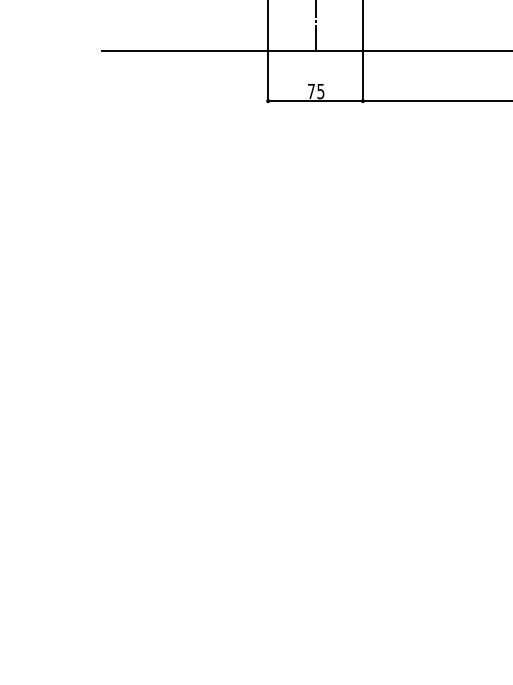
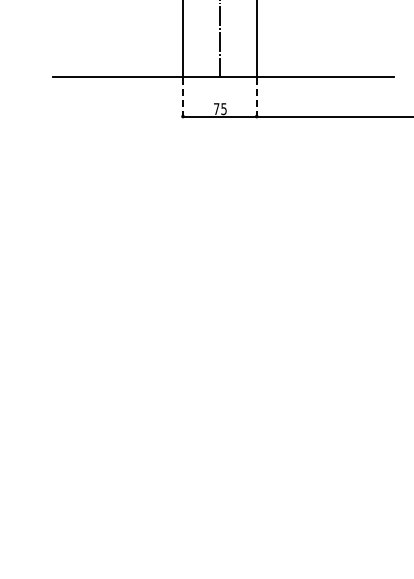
line: (268, 76) -> (183, 97), solid -> dashed
line: (362, 76) -> (256, 97), solid -> dashed

